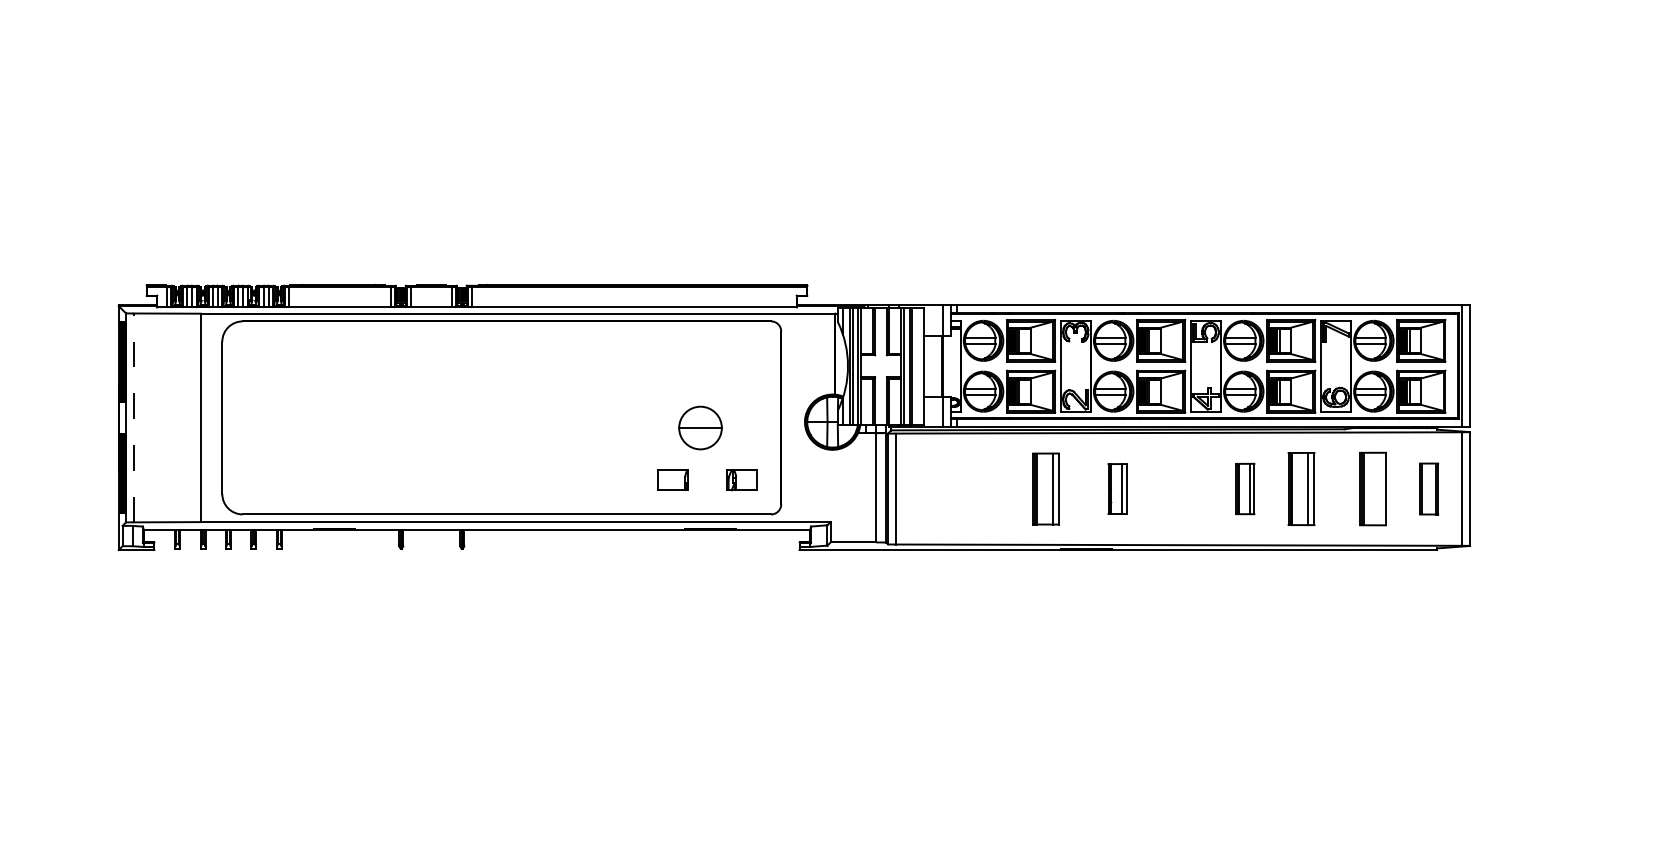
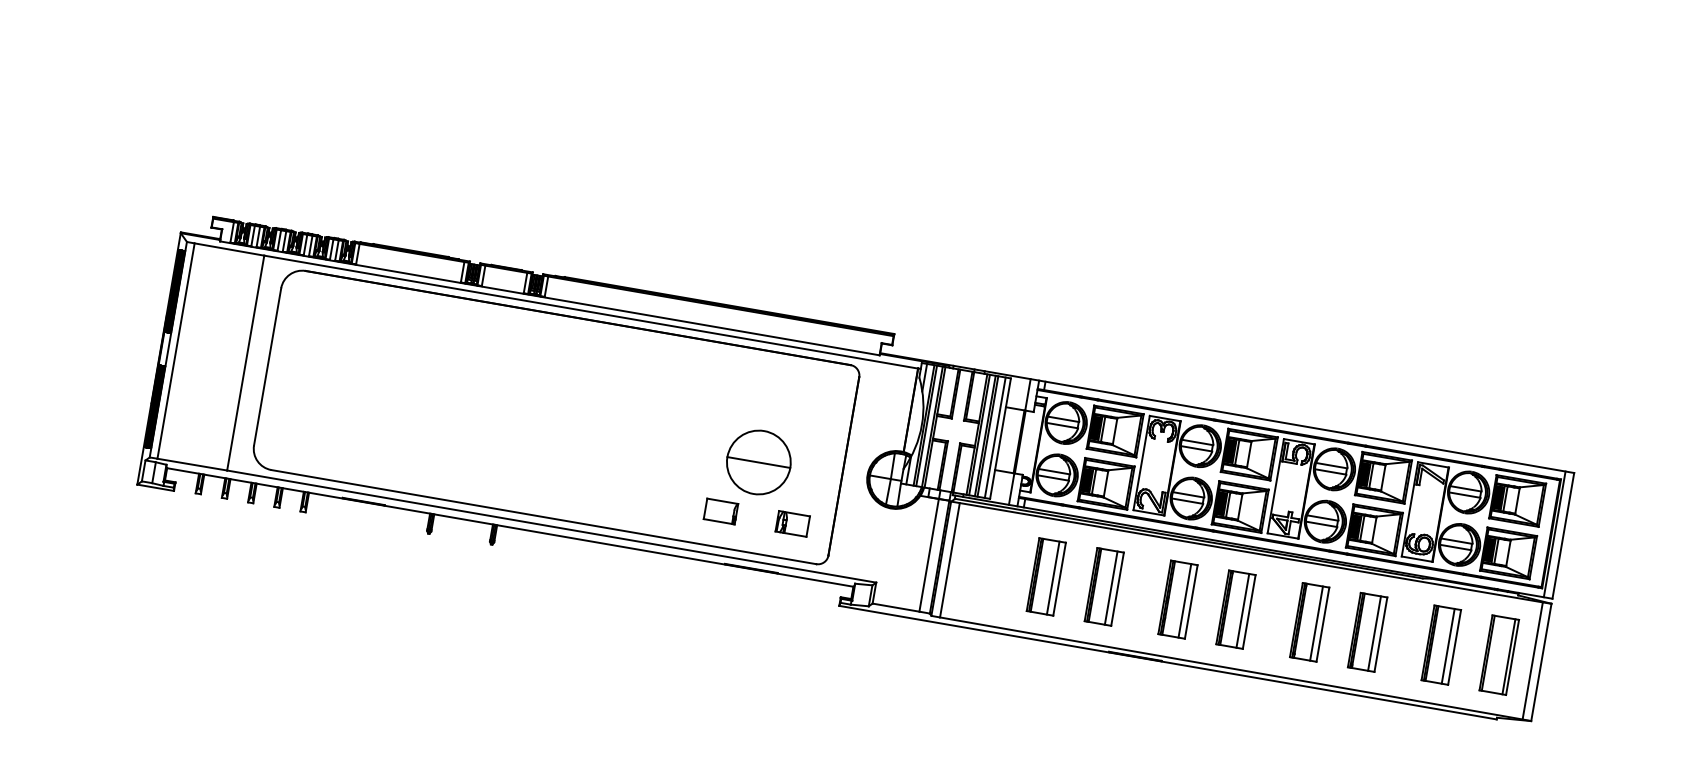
line: (919, 365) -> (995, 436), added
line: (133, 417) -> (176, 350), dashed -> solid
part: (700, 427) -> (758, 461), size x1.43
part: (989, 488) -> (1046, 576), added
part: (1117, 488) -> (1178, 599), size x1.43
part: (1173, 488) -> (1235, 609), added
part: (1245, 488) -> (1309, 621), size x1.43
line: (1379, 488) -> (1448, 645), added
part: (1428, 488) -> (1498, 654), size x1.43

